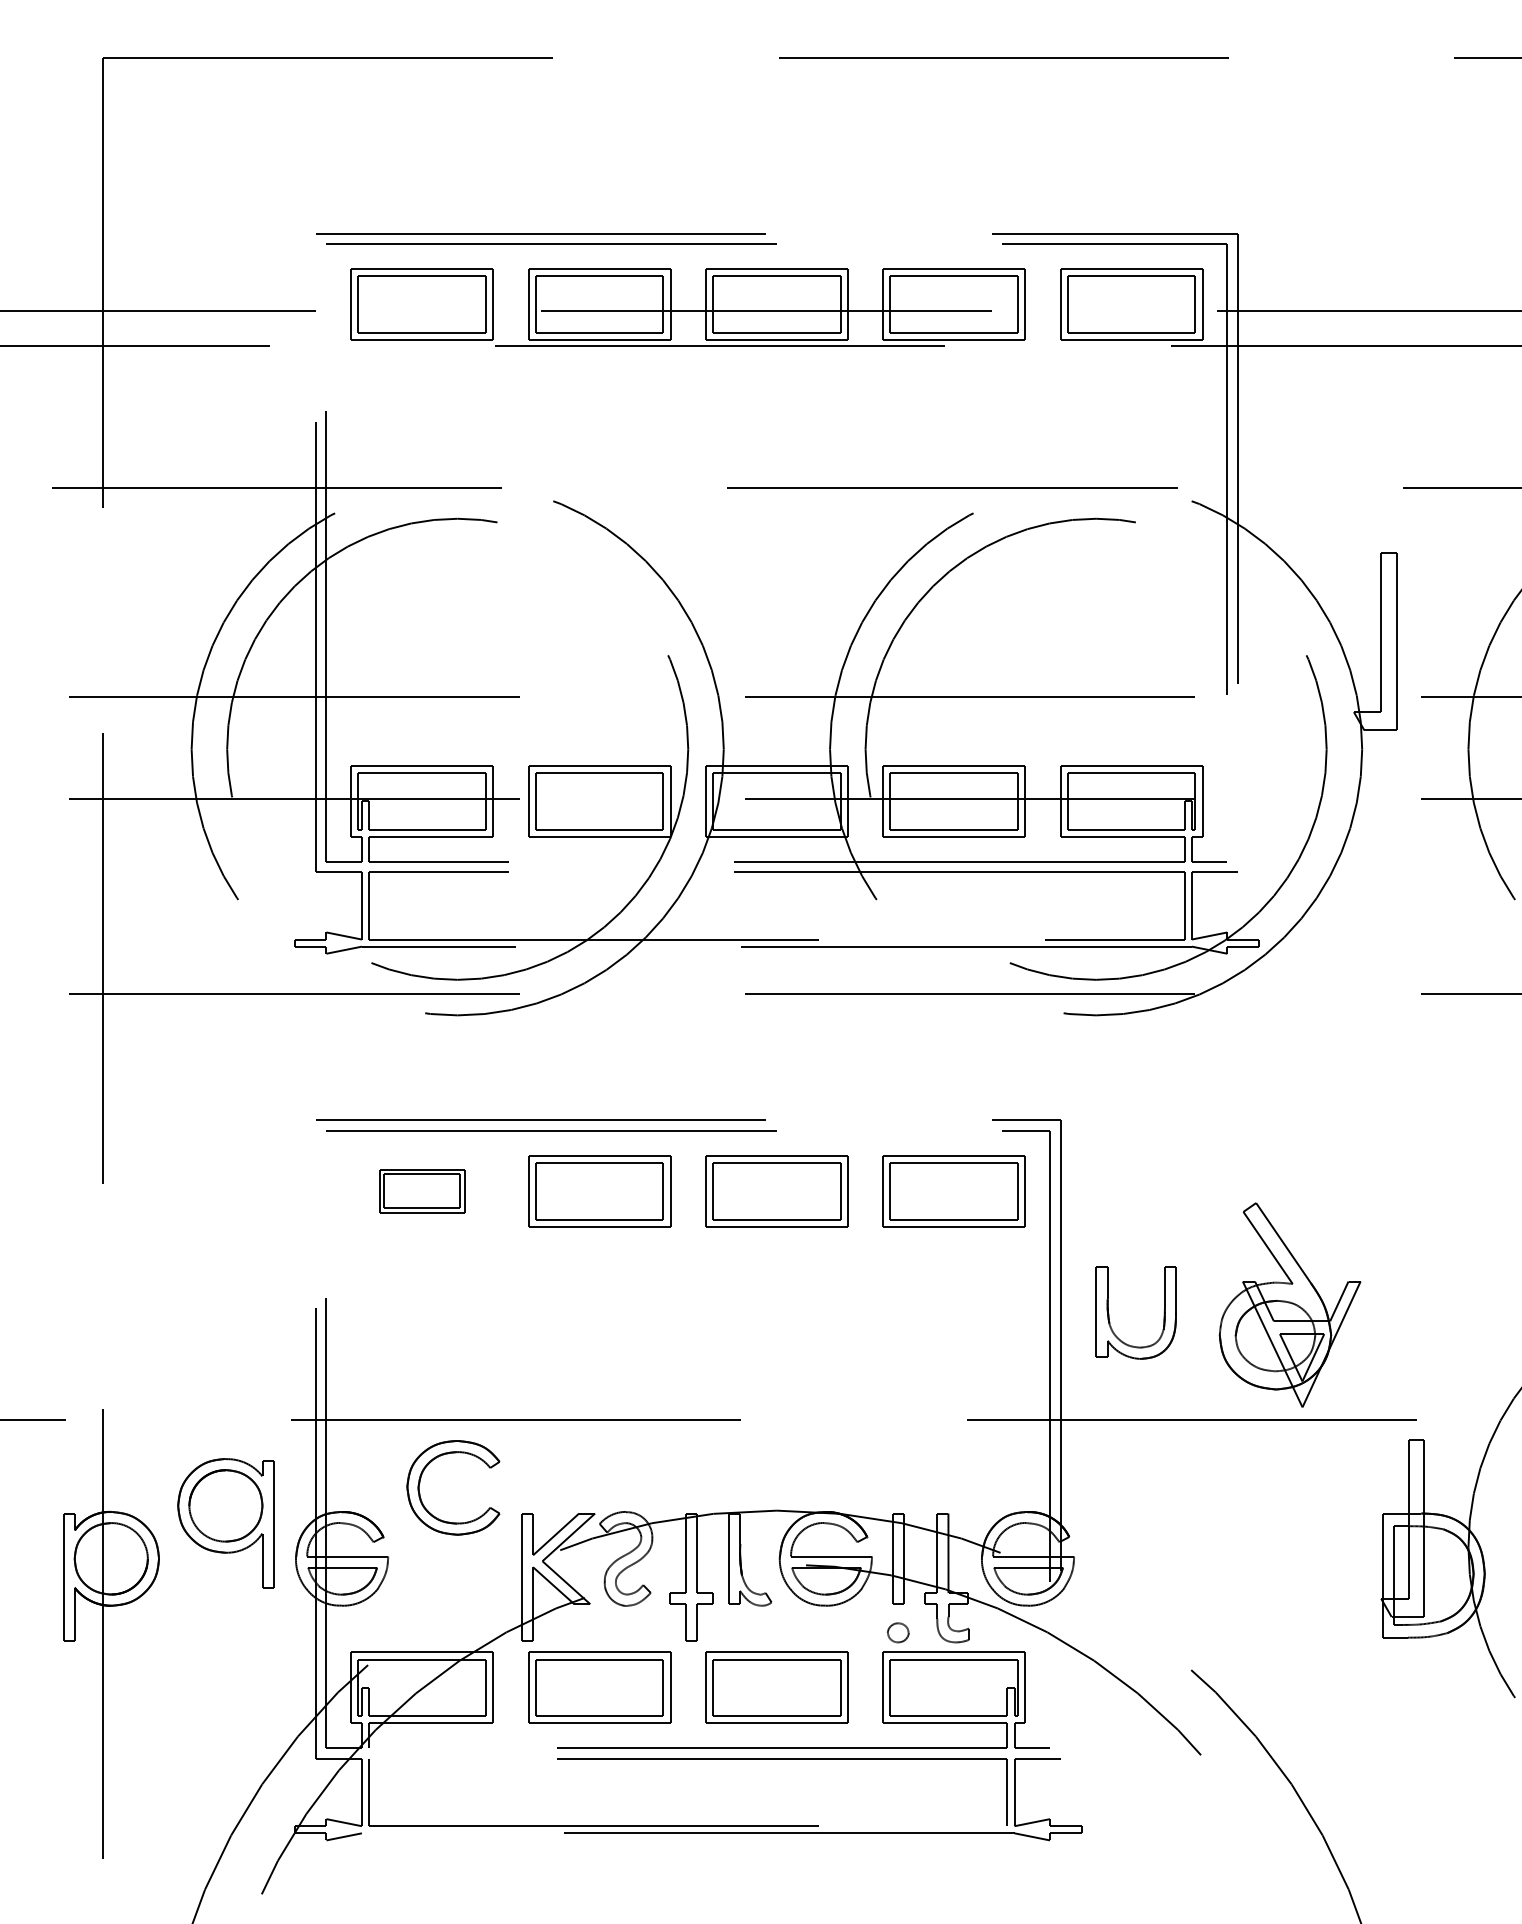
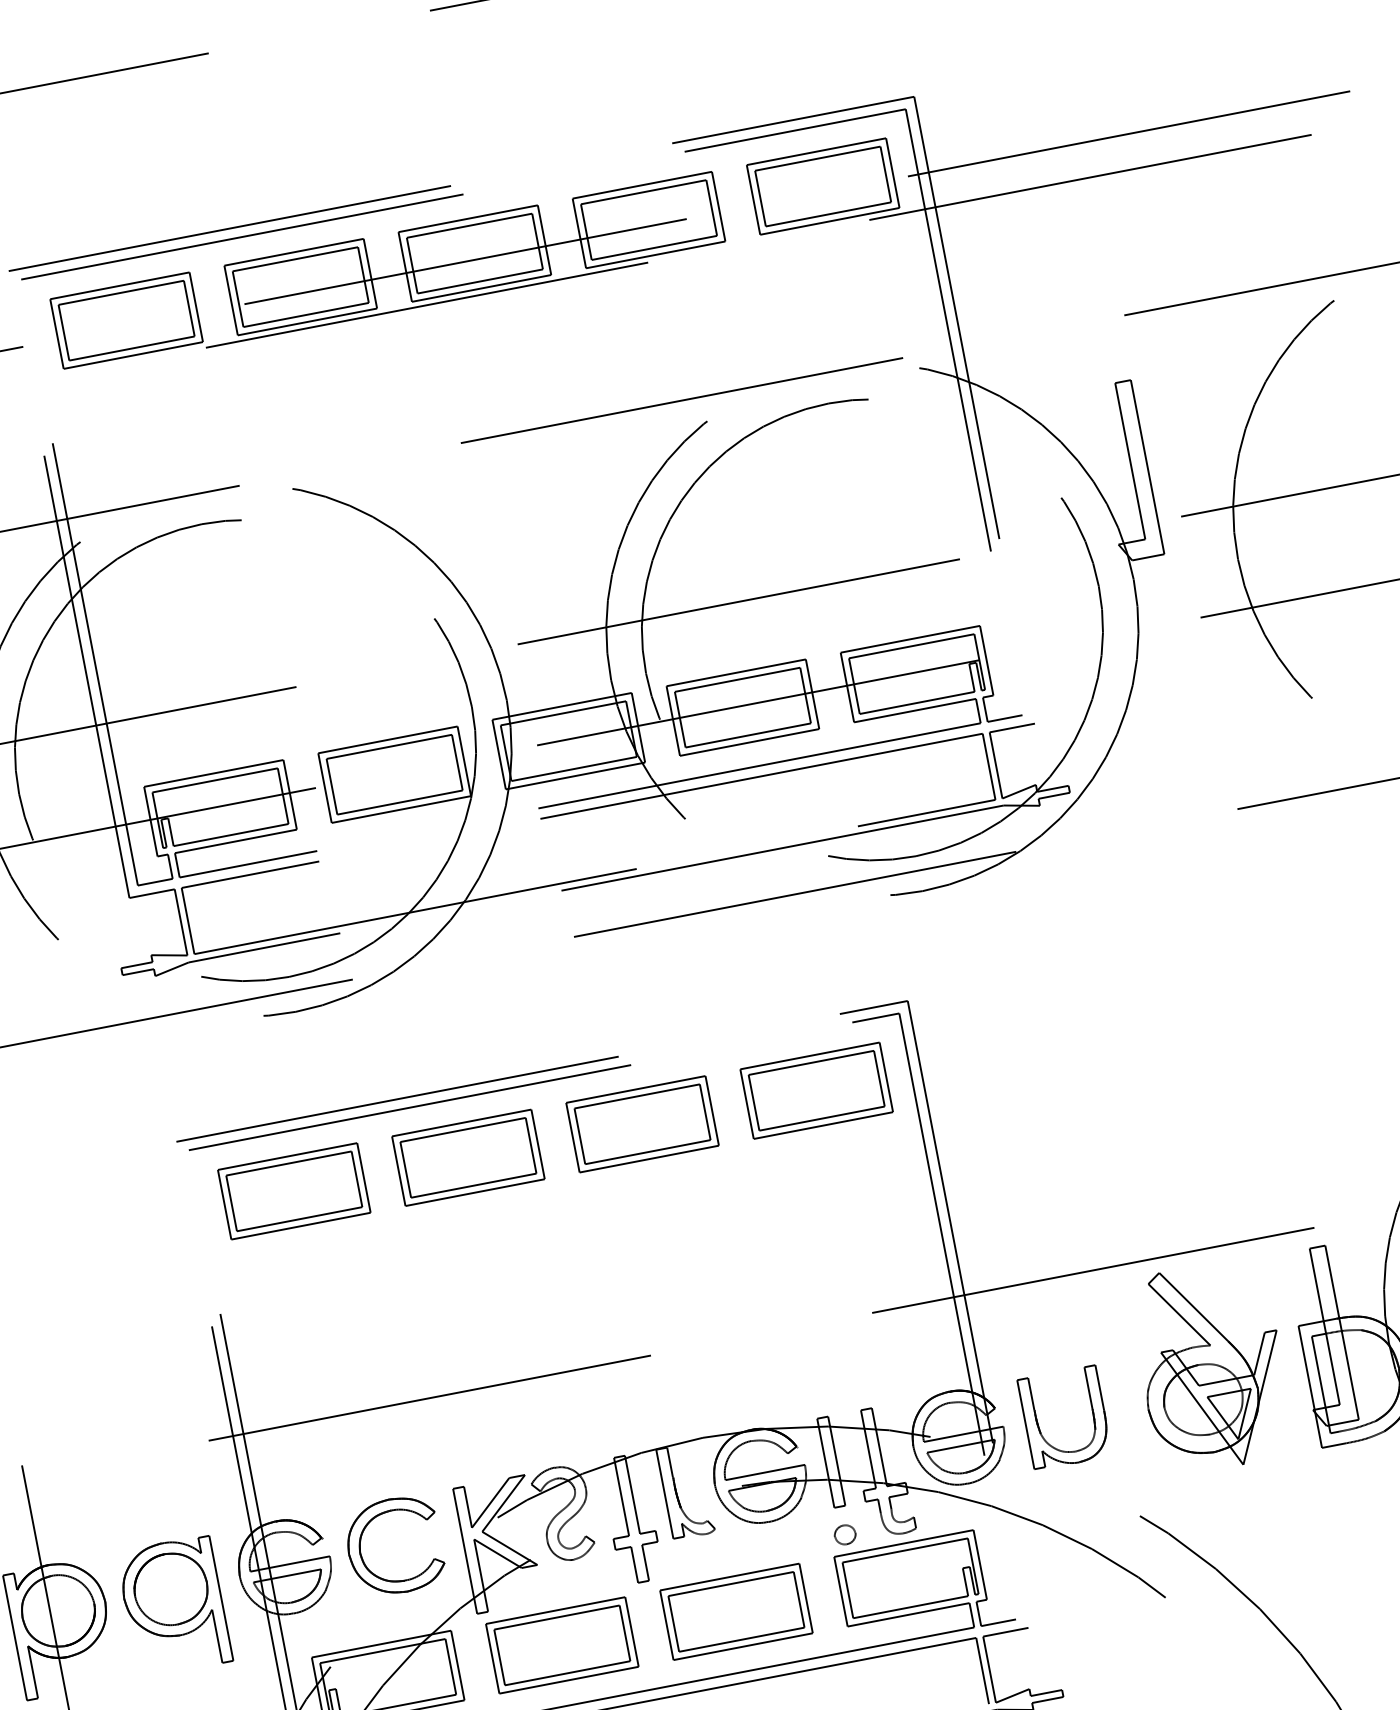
part: (421, 1191) -> (293, 1191), size x1.67
part: (1289, 1304) -> (1211, 1366), moved
part: (1109, 1313) -> (1038, 1423), moved
part: (430, 1463) -> (367, 1526), moved
part: (225, 1523) -> (173, 1606), moved

